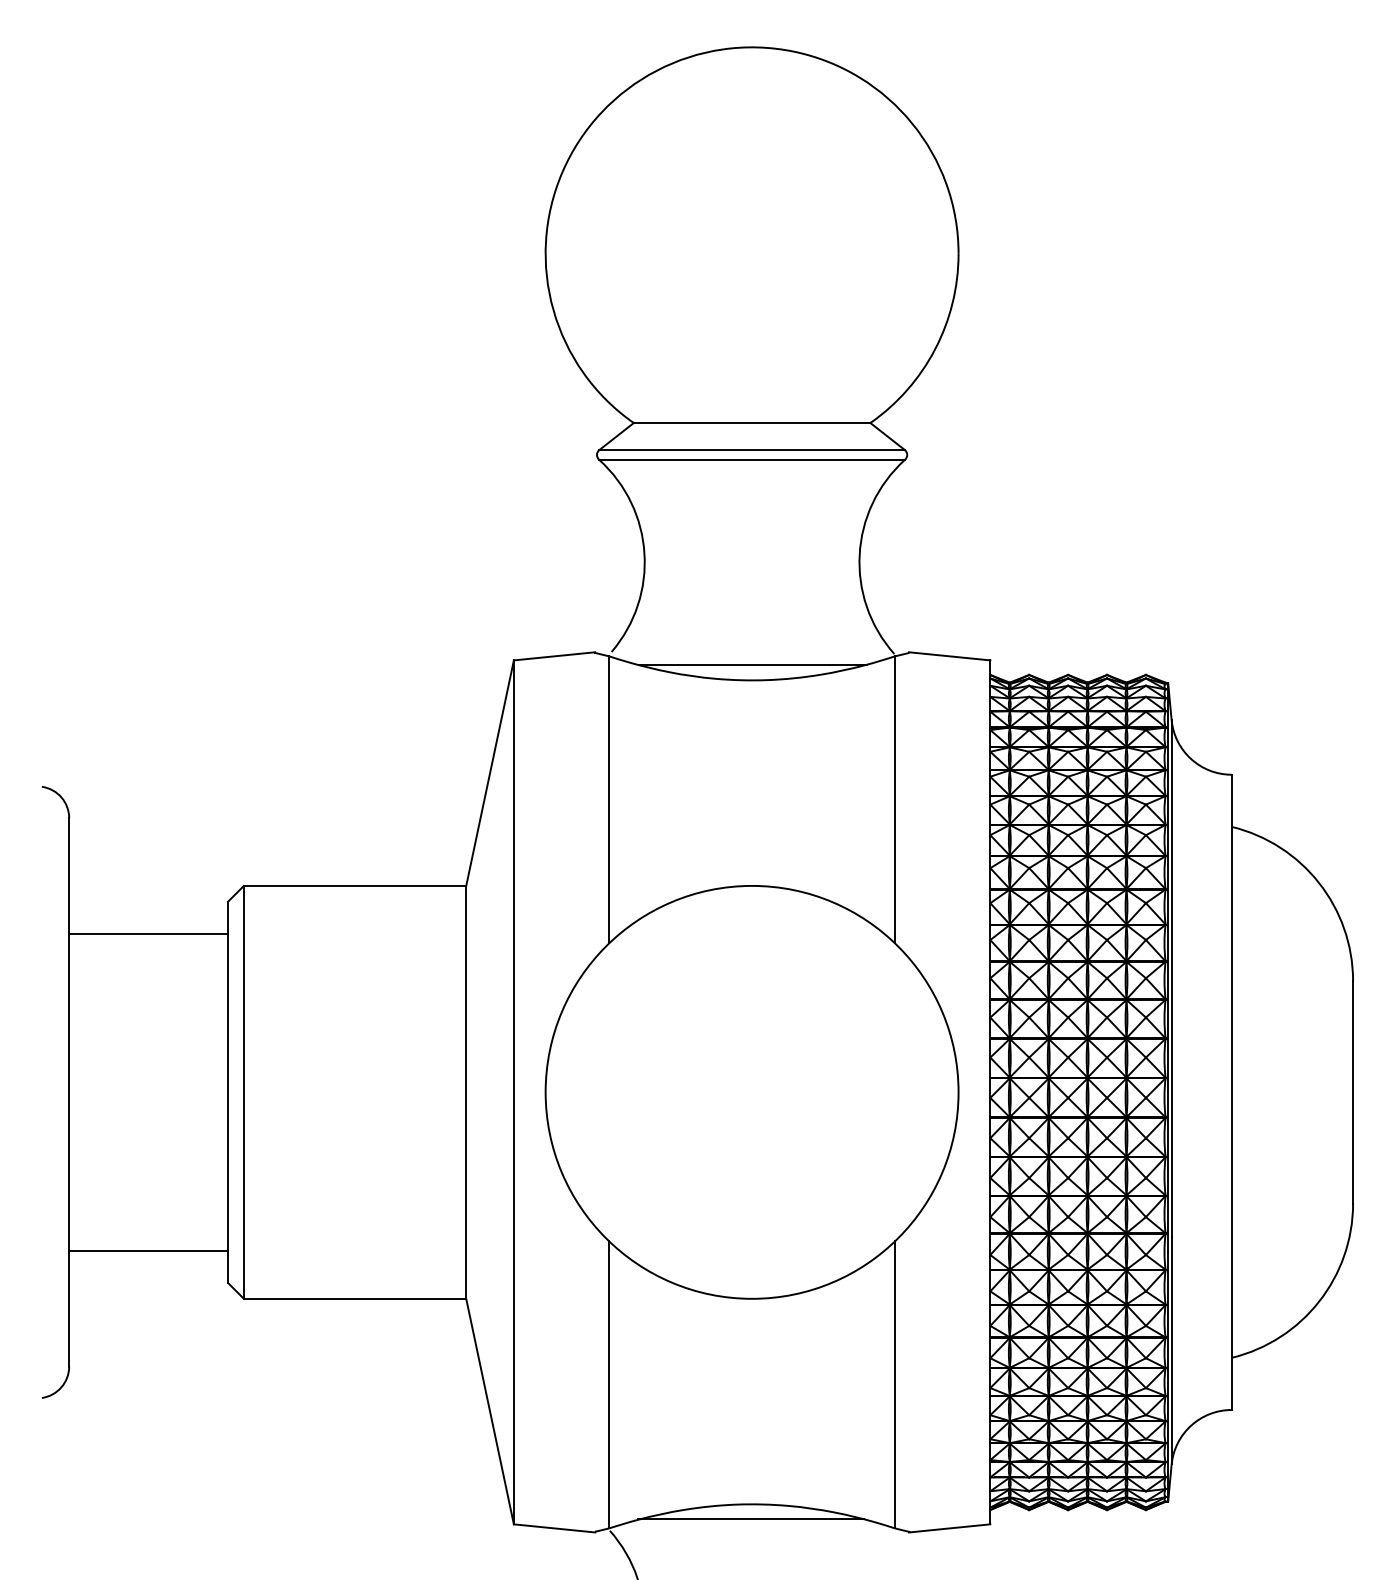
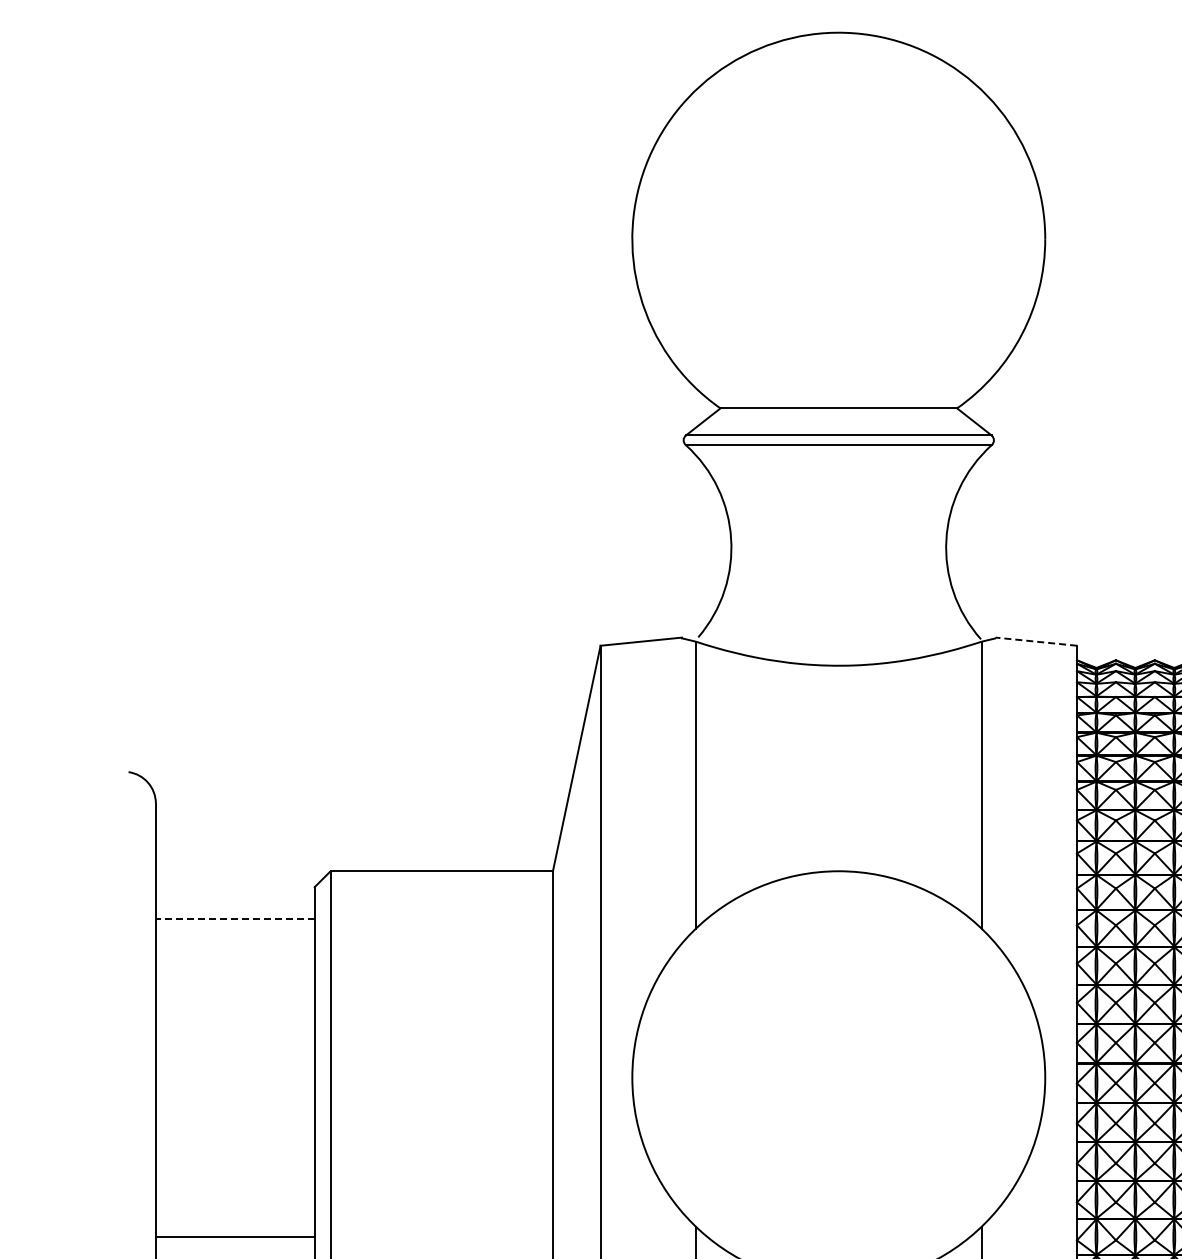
line: (949, 656) -> (1036, 641), solid -> dashed
line: (752, 665) -> (839, 650), removed
line: (148, 933) -> (235, 918), solid -> dashed

